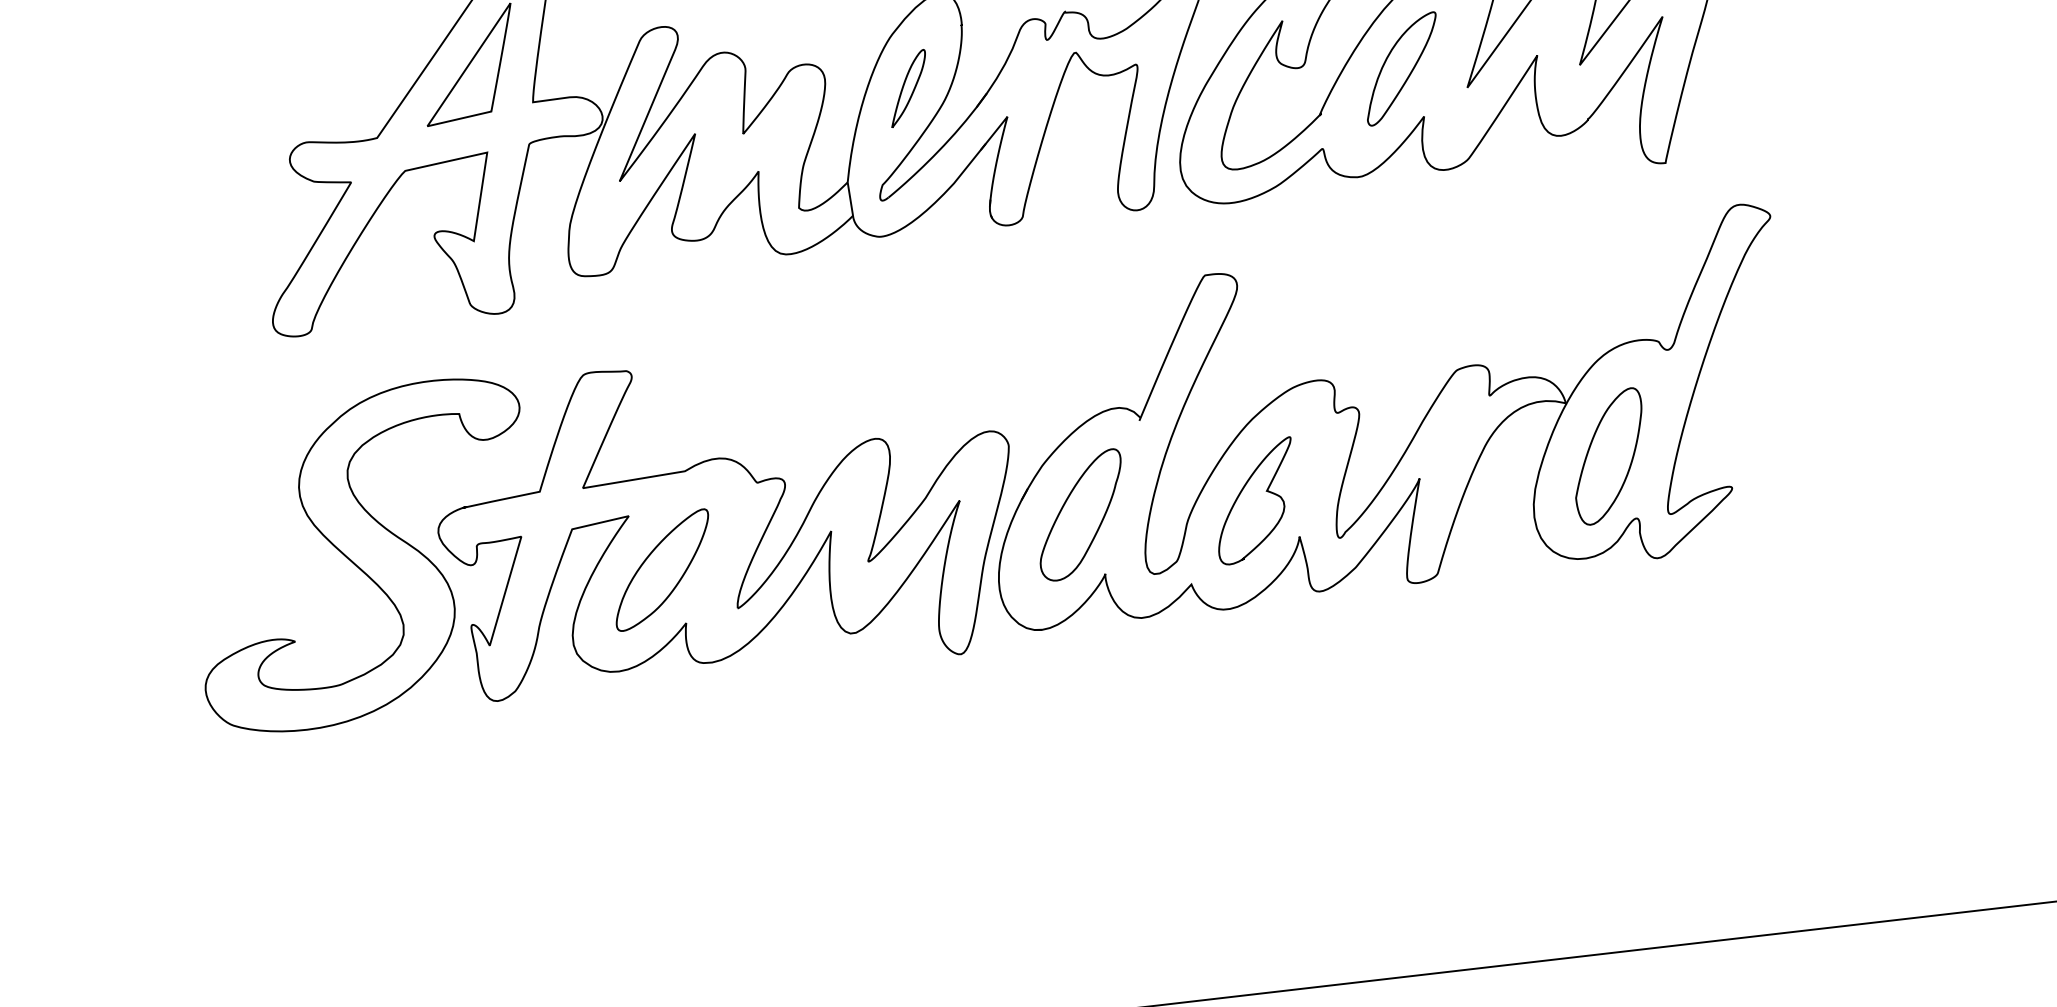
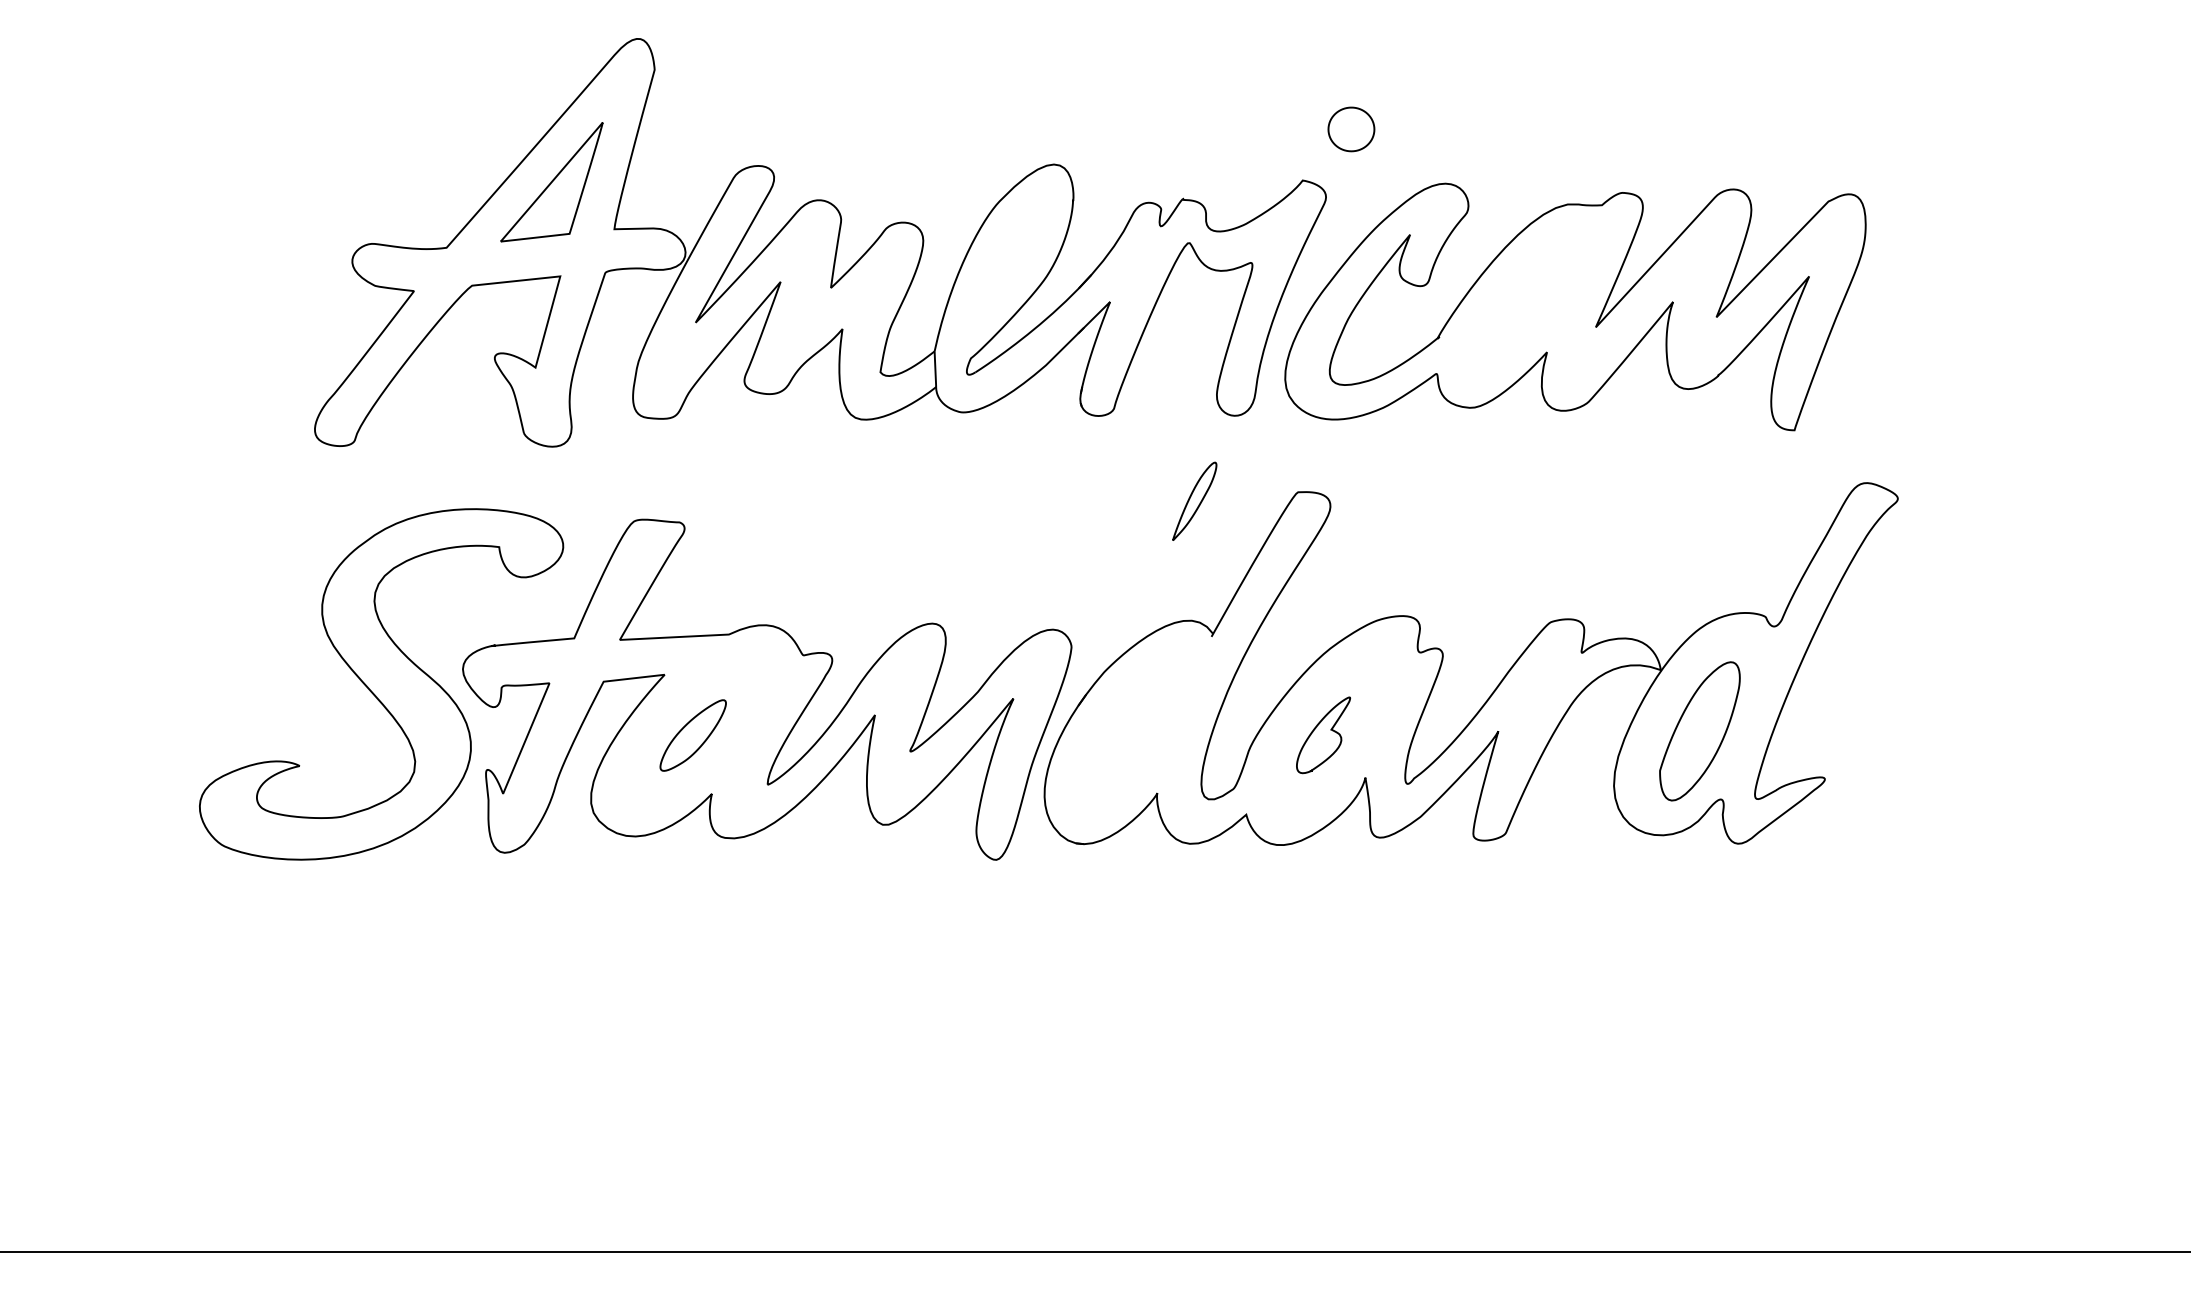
part: (1401, 68) -> (1529, 299), removed
part: (908, 87) -> (1194, 500), moved
part: (1255, 501) -> (1323, 735), size x0.6
part: (1080, 515) -> (1138, 728), removed
part: (661, 570) -> (692, 735), size x0.6

